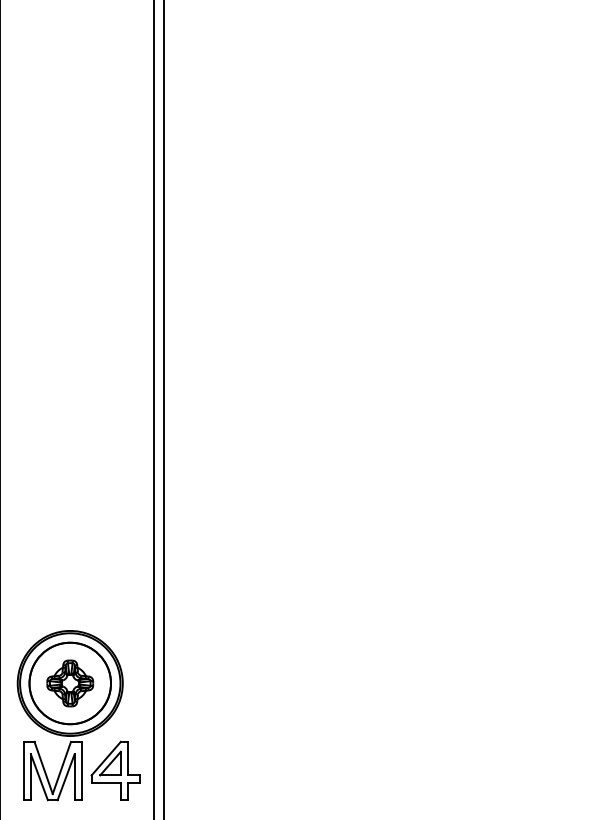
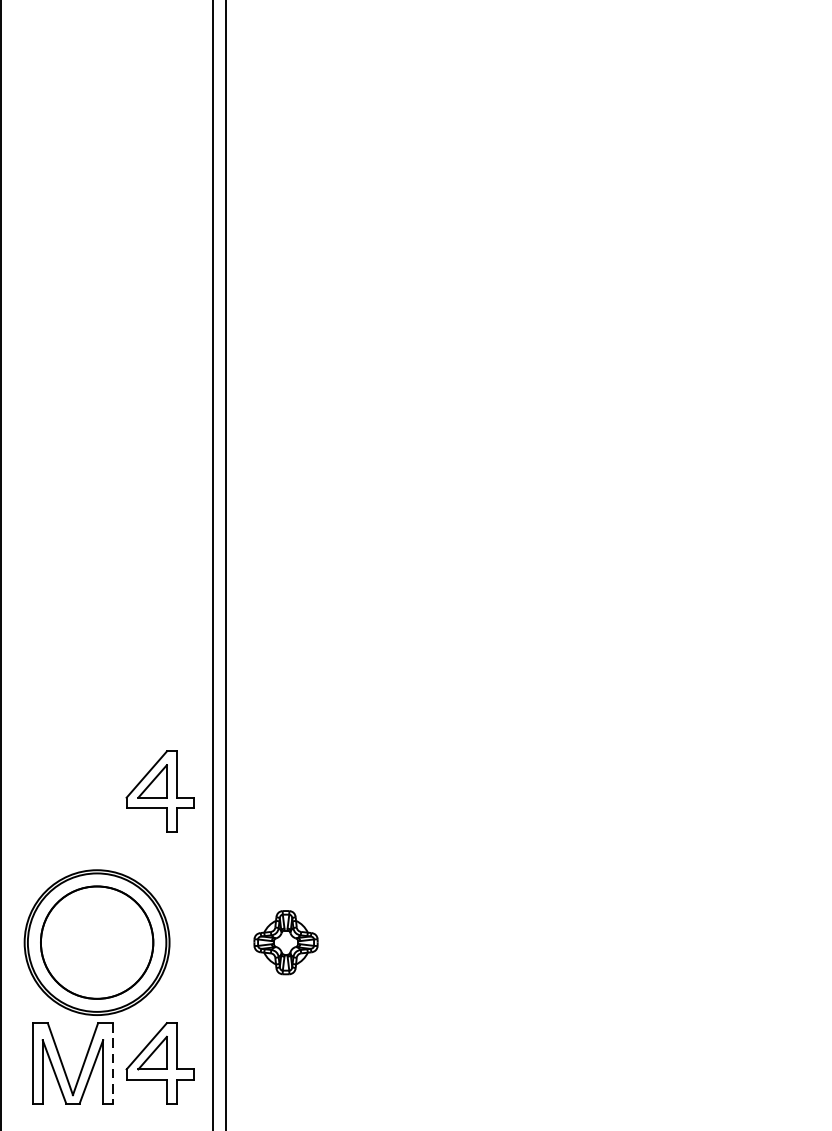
part: (115, 573) -> (159, 790), added
part: (70, 683) -> (286, 942), moved
line: (81, 771) -> (112, 1064), solid -> dashed

